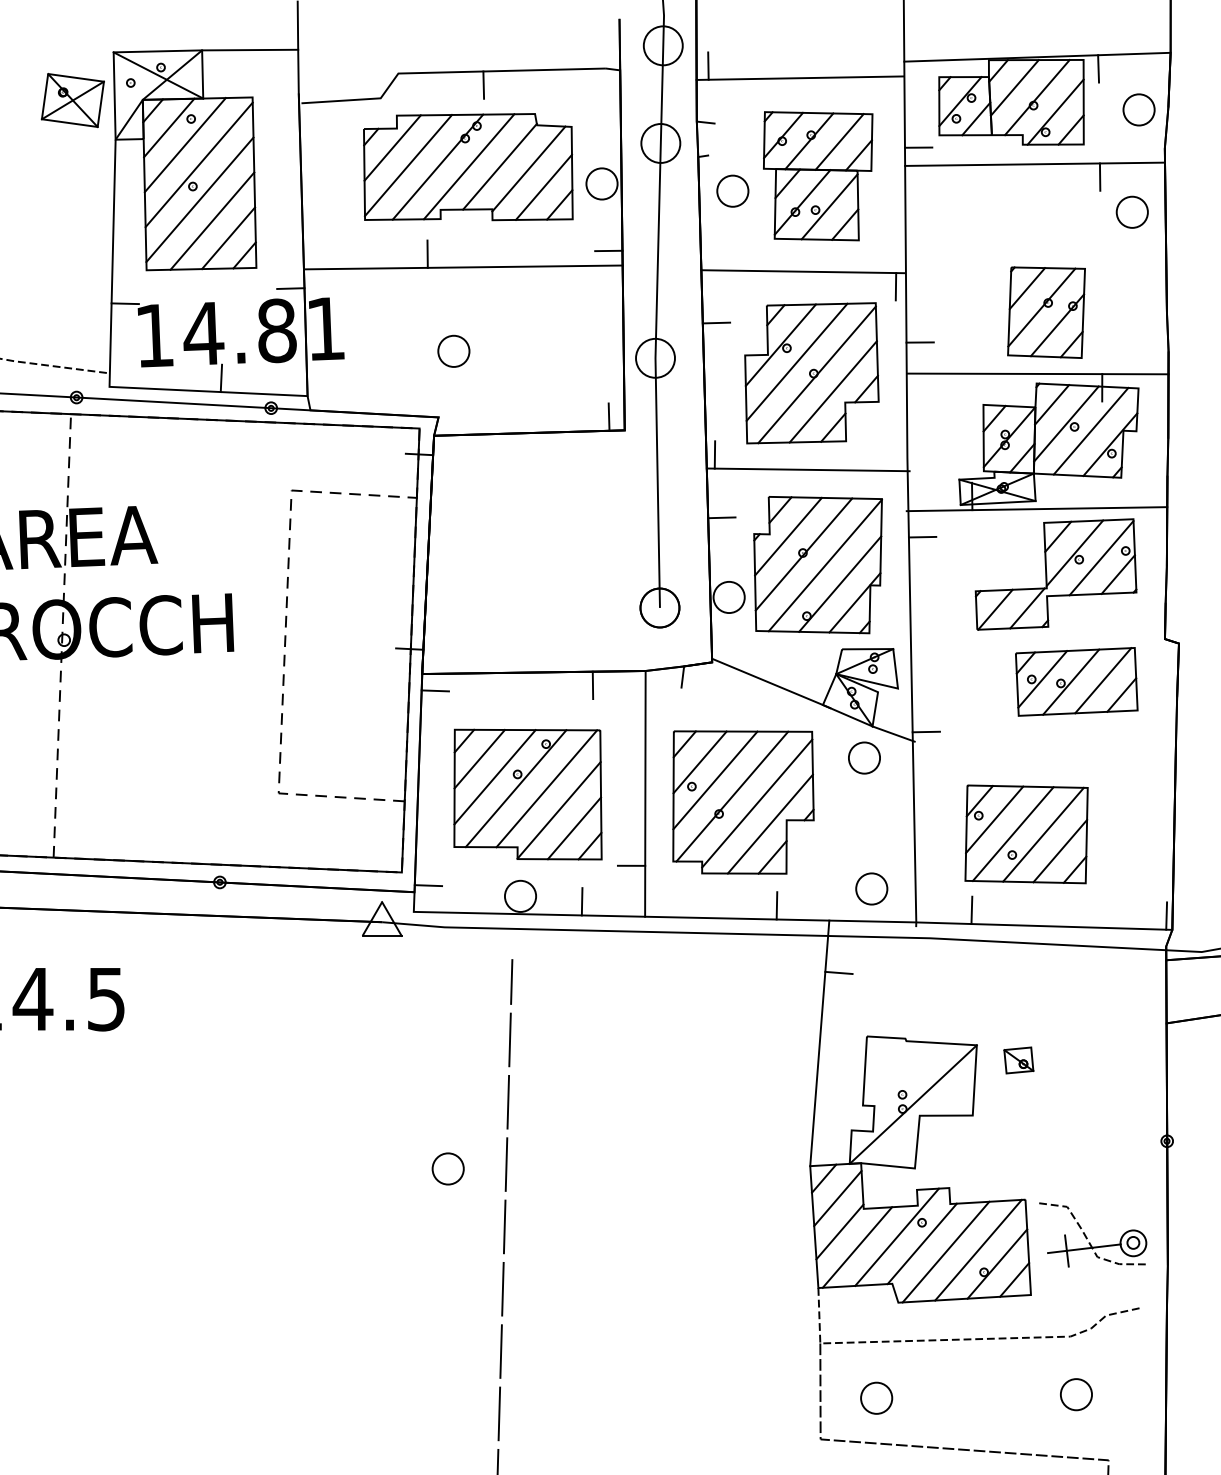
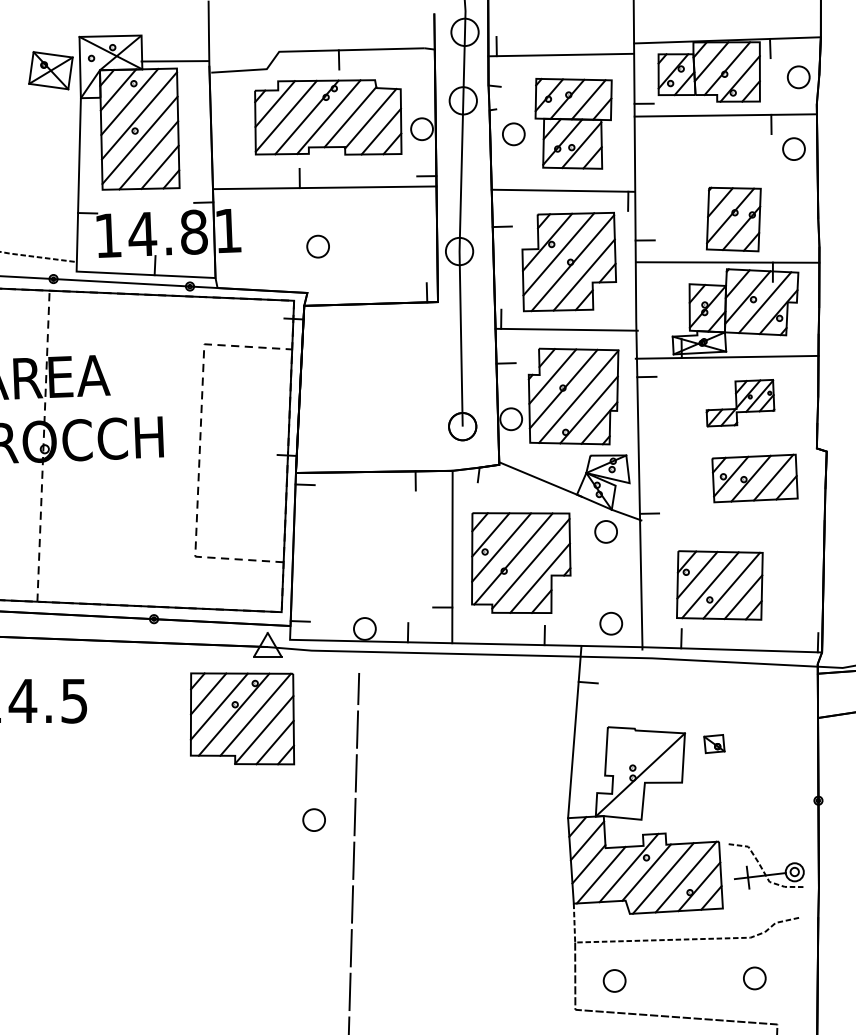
line: (250, 49) -> (175, 60), moved
part: (1055, 574) -> (740, 403), size x0.6
part: (527, 794) -> (242, 718), moved

